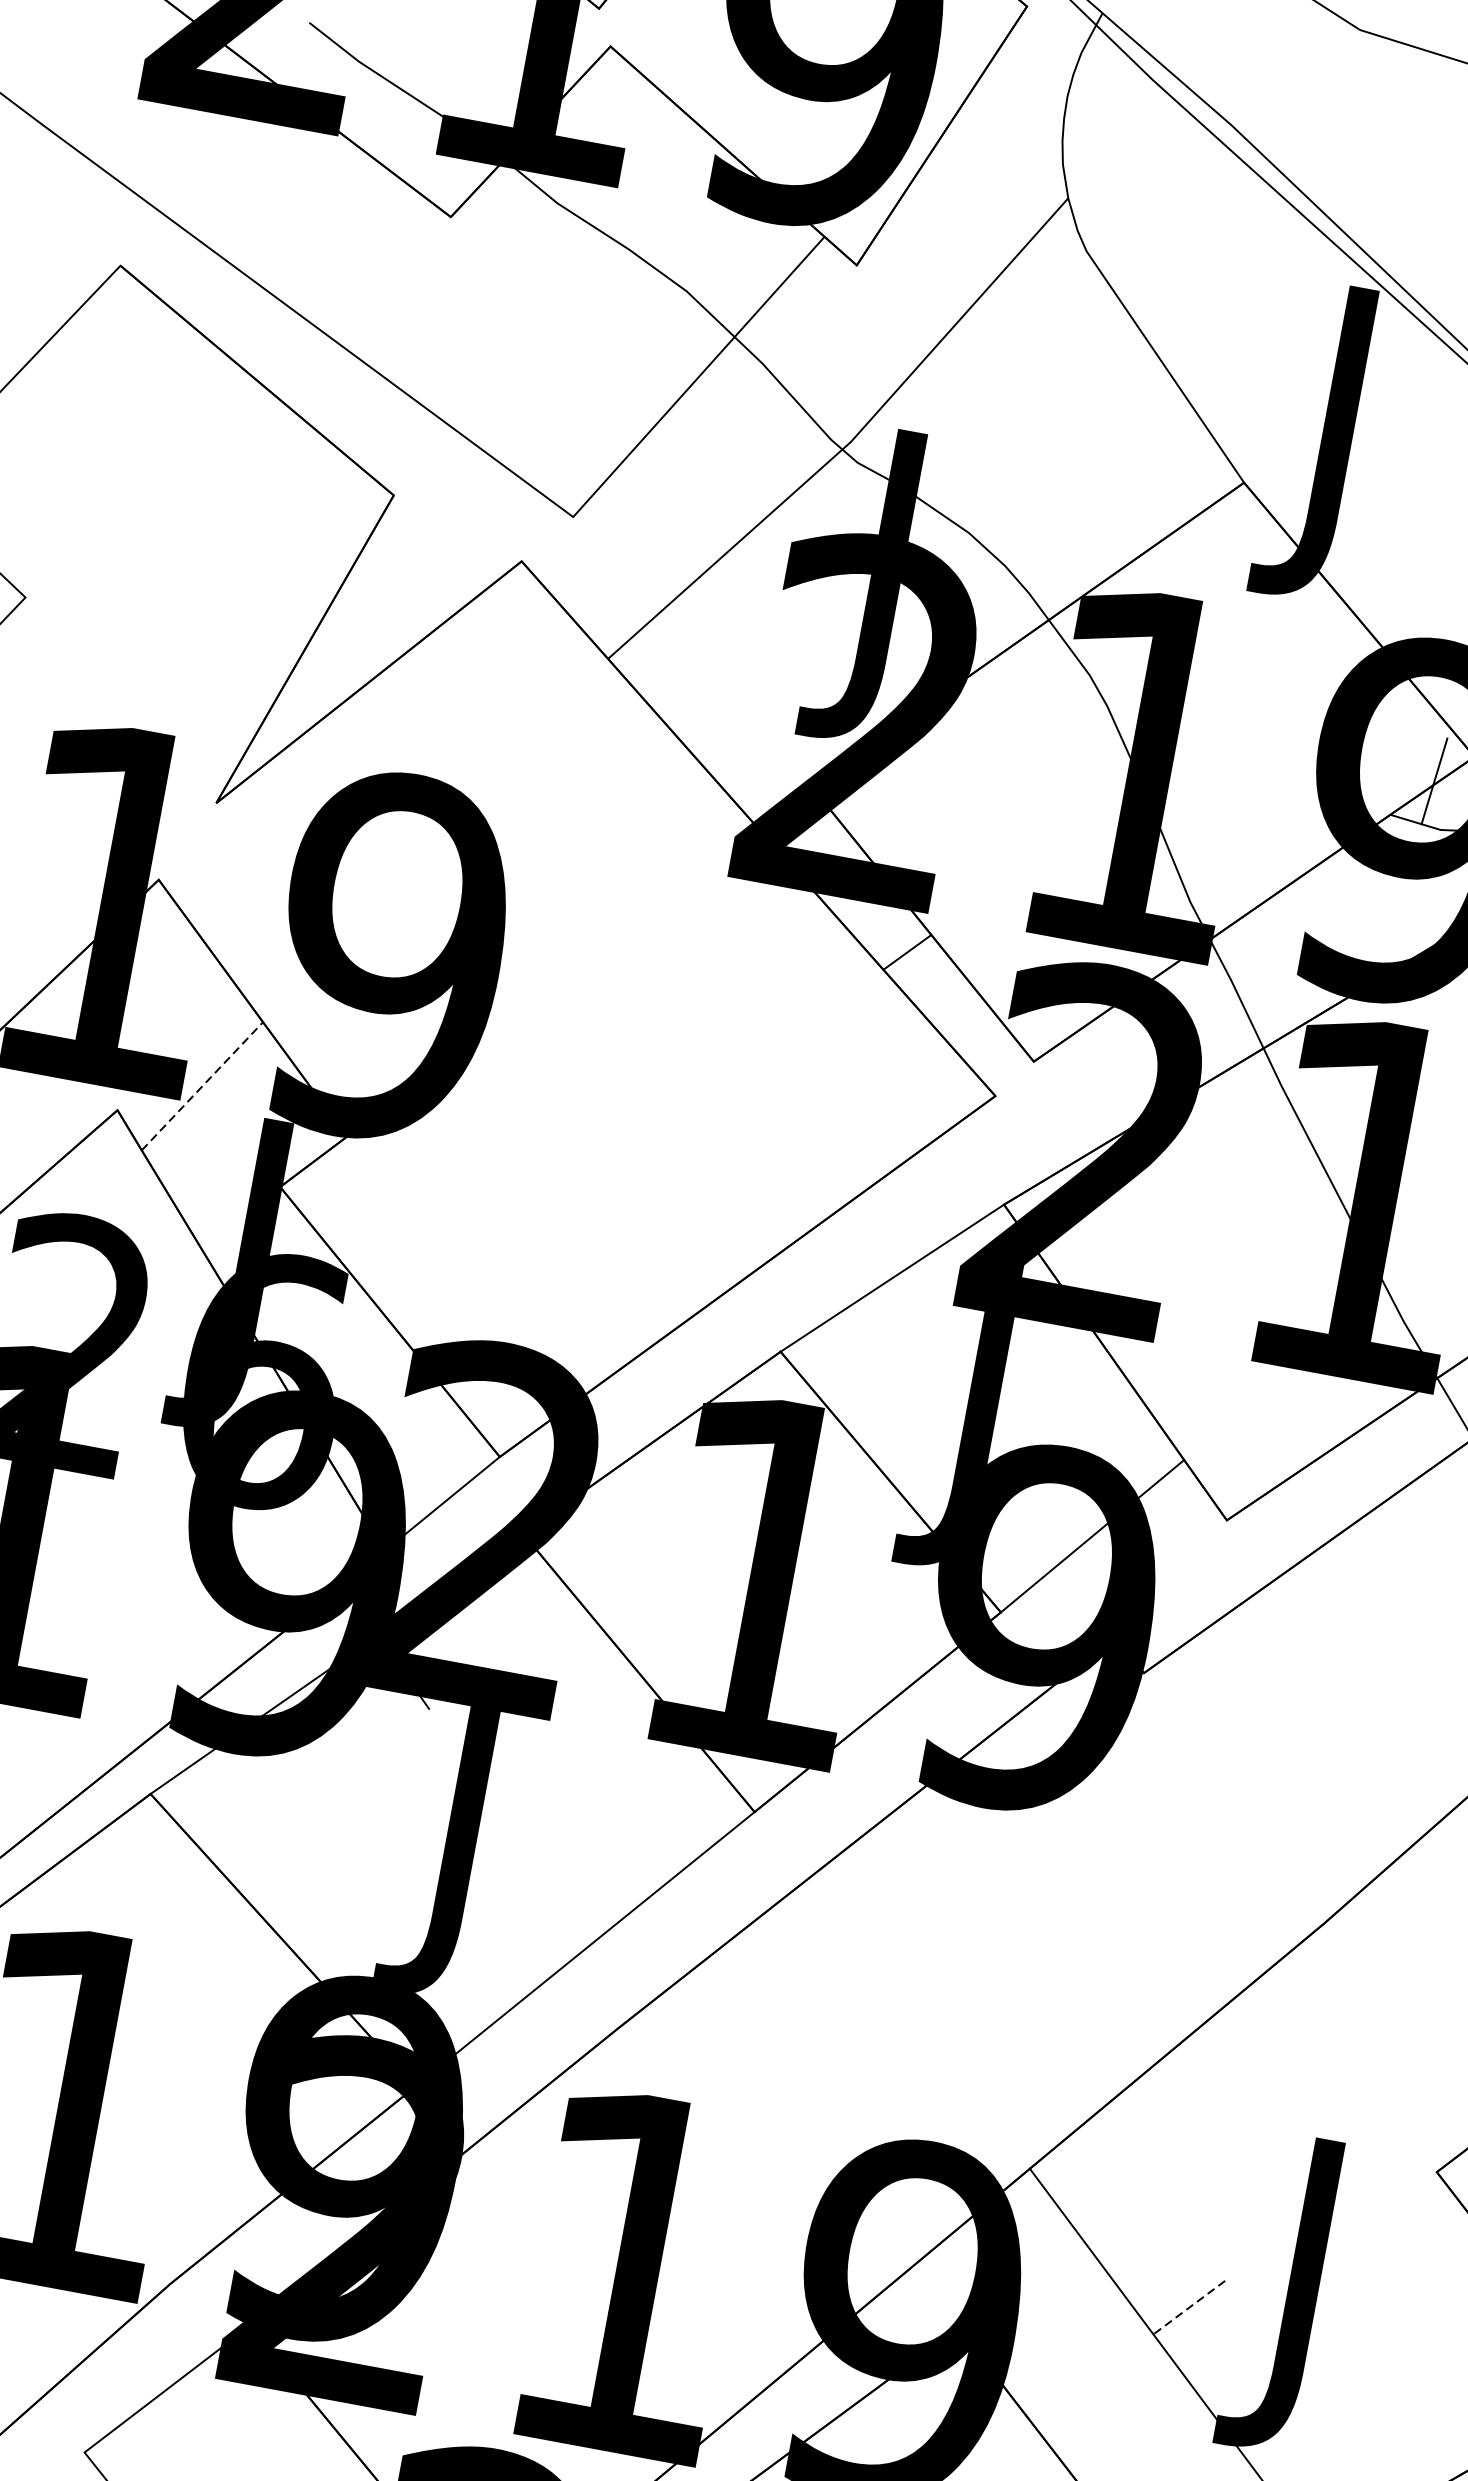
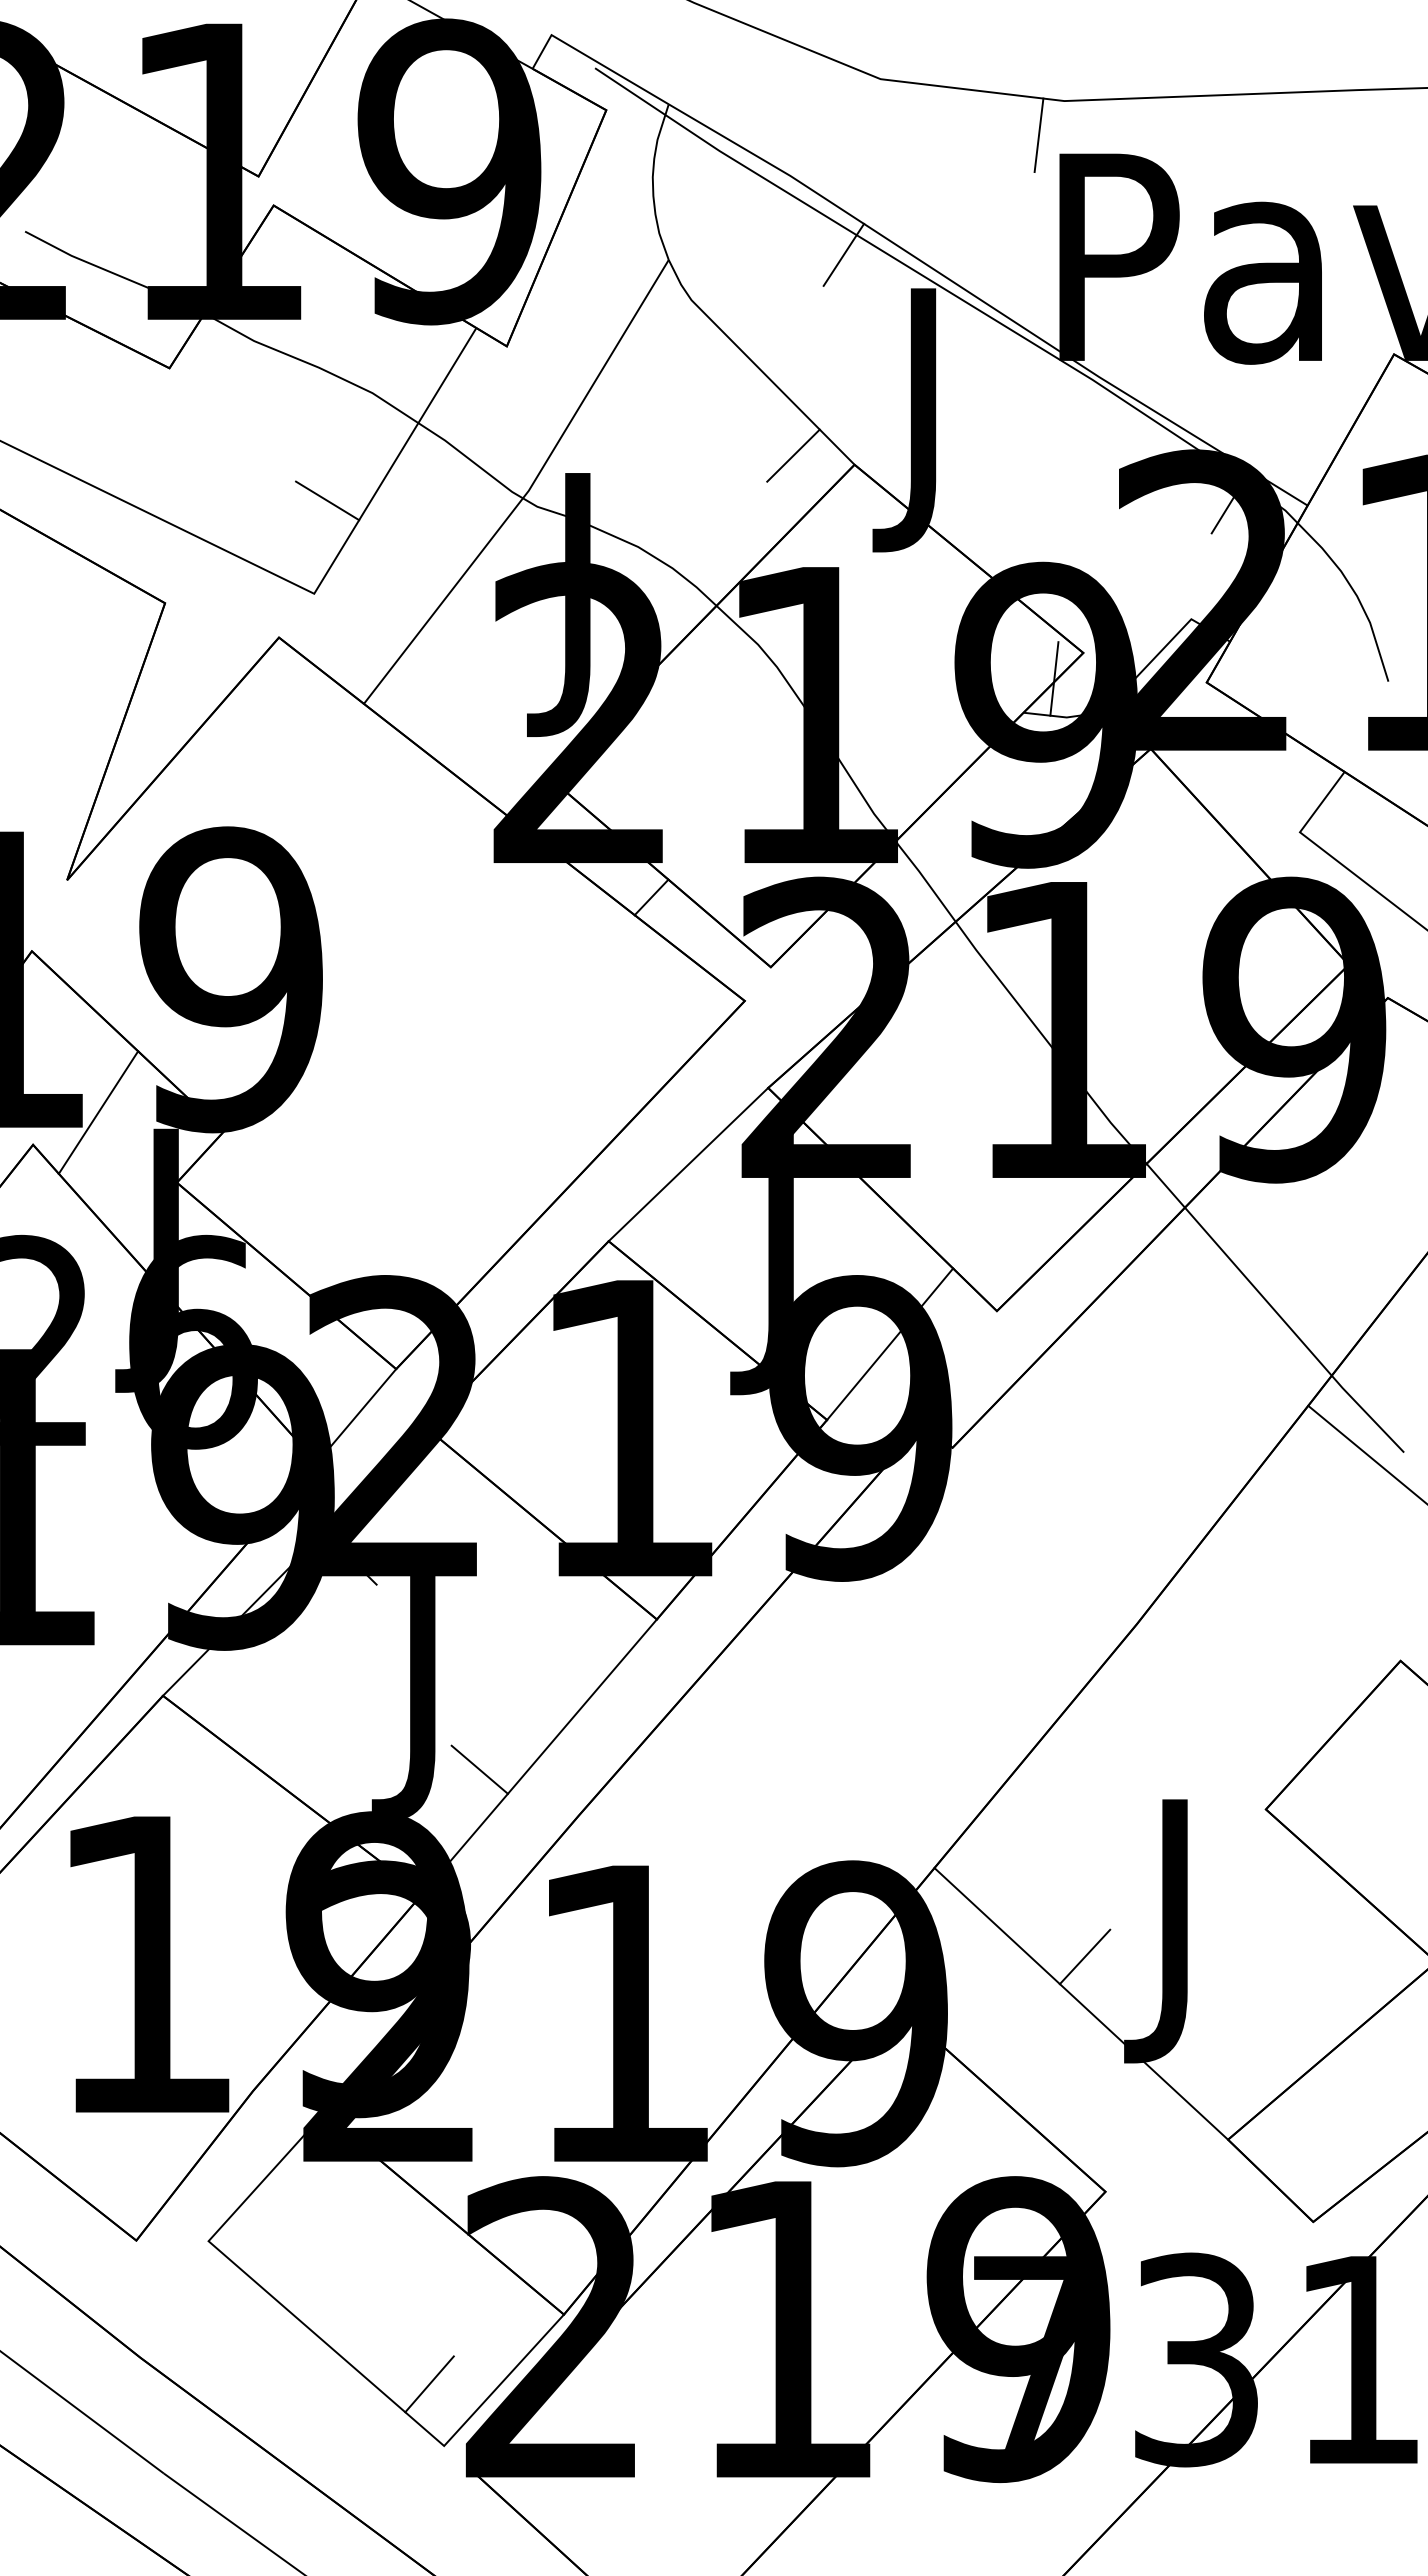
line: (1277, 230) -> (843, 254), added
line: (609, 409) -> (327, 500), added
line: (1173, 458) -> (793, 455), added
line: (202, 1086) -> (98, 1112), dashed -> solid
line: (510, 1951) -> (479, 1769), added
line: (1189, 2307) -> (1085, 1956), dashed -> solid

